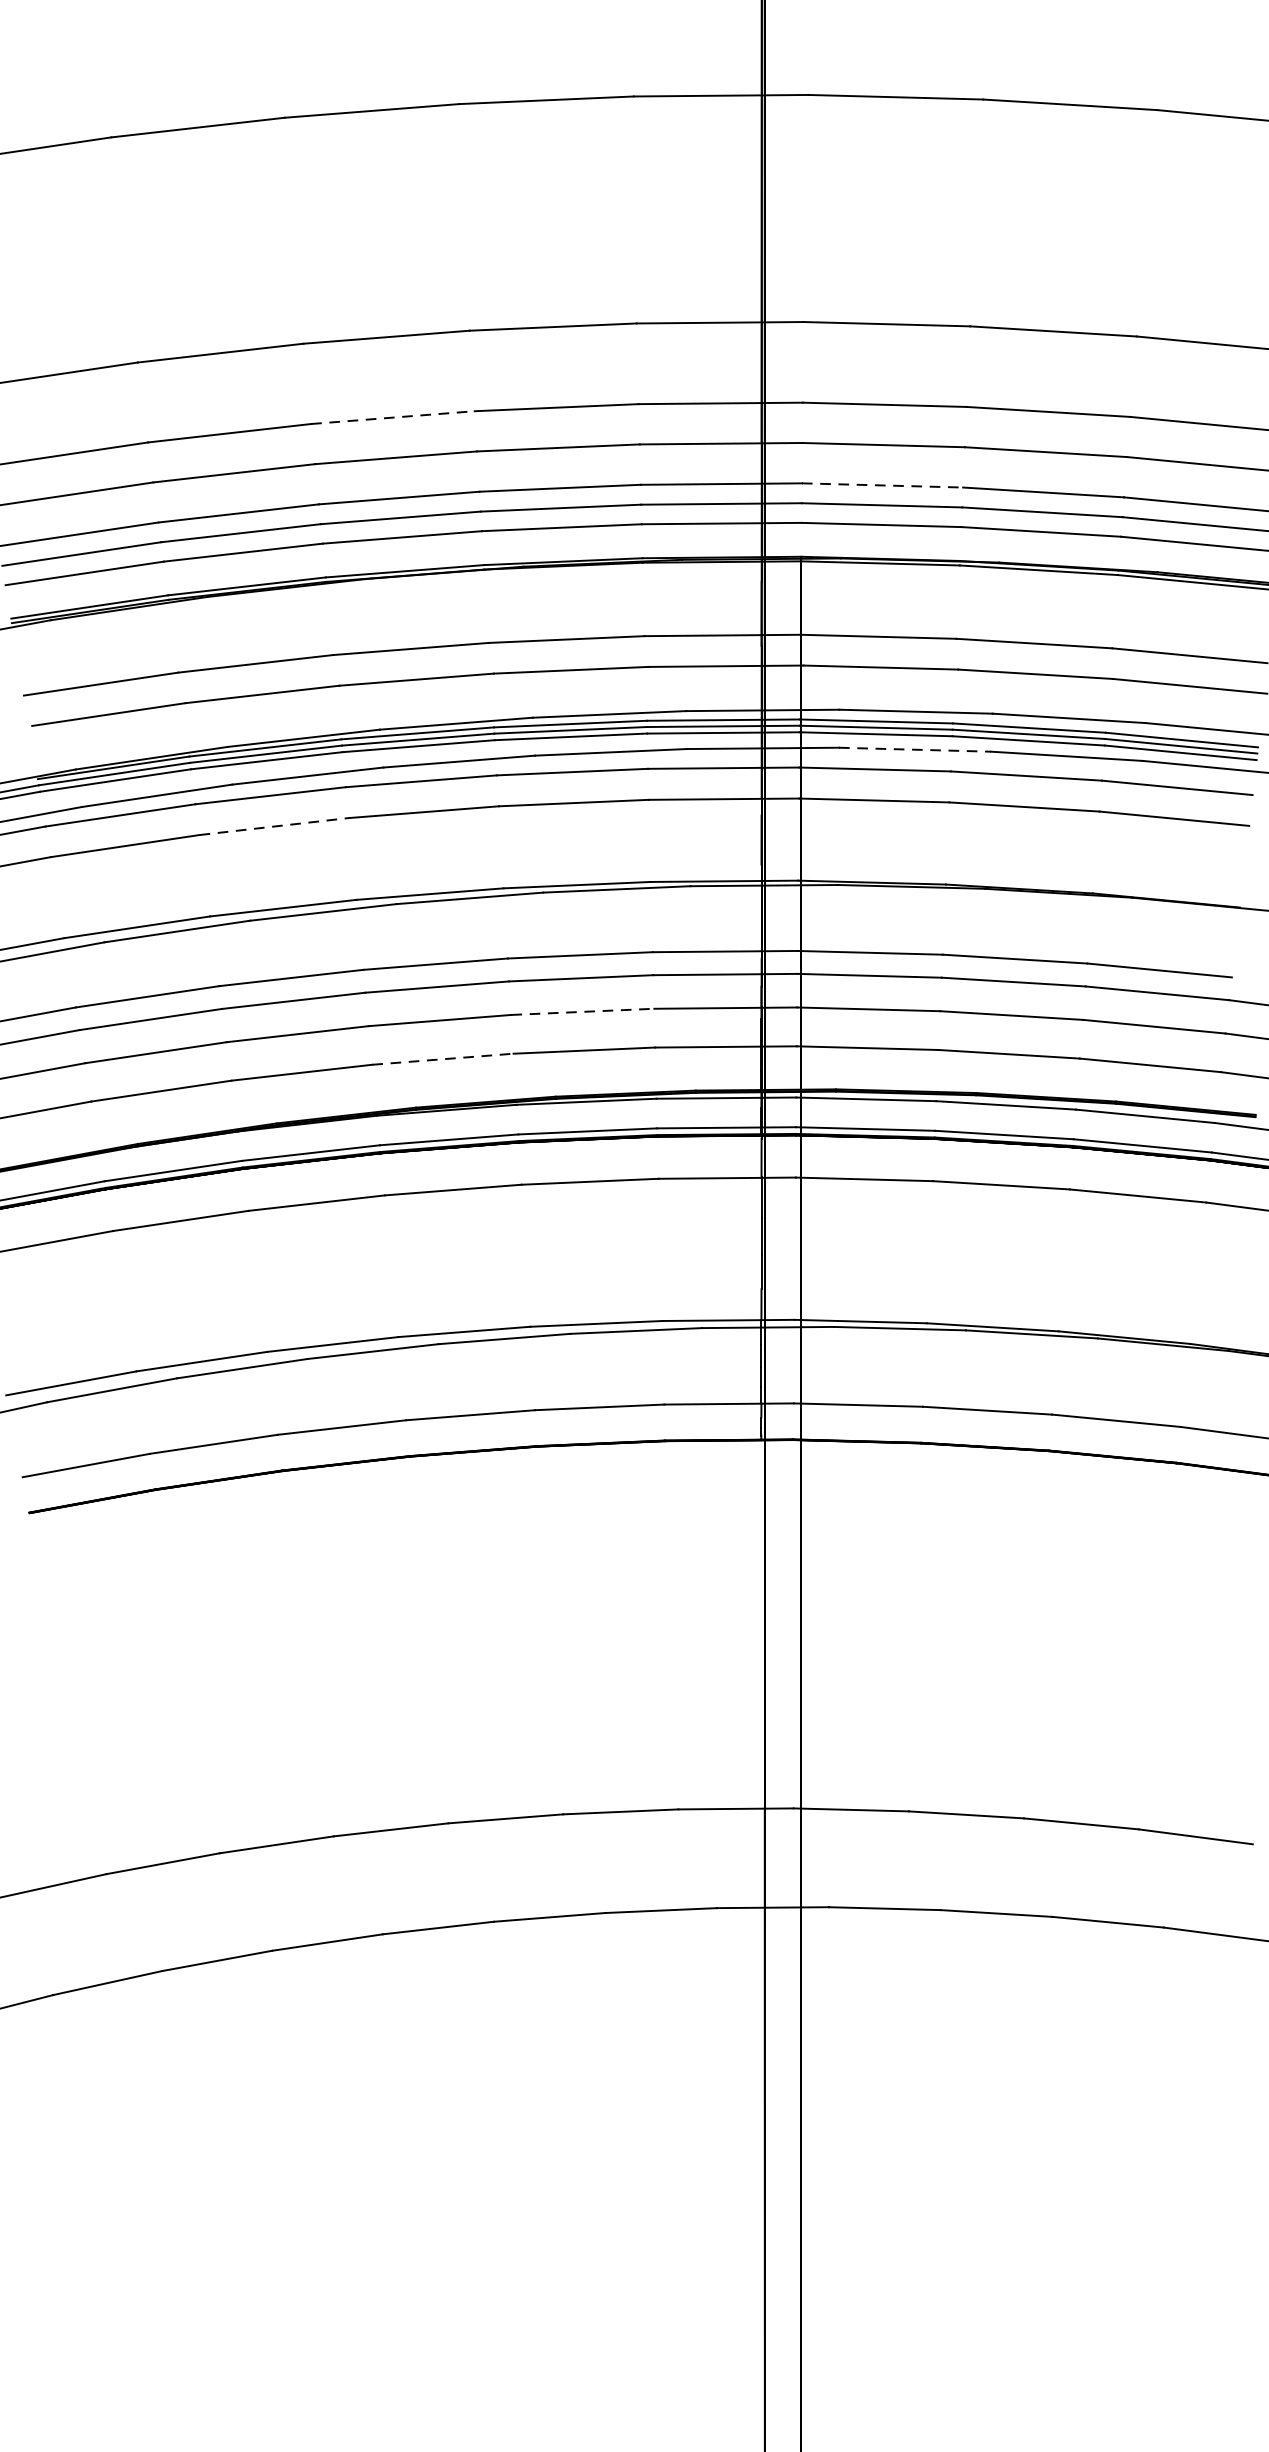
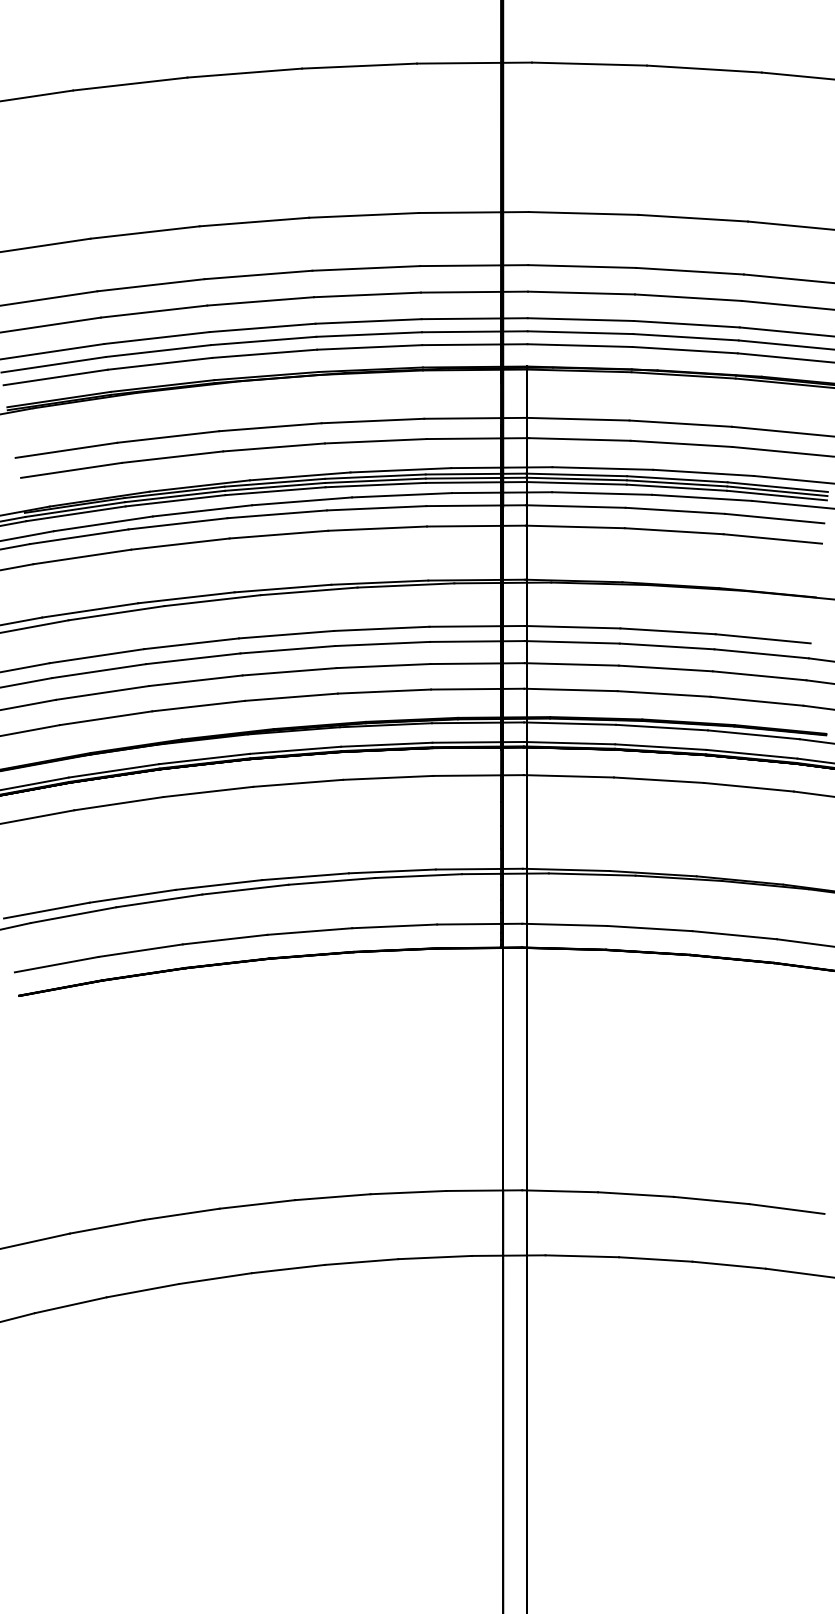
line: (392, 416) -> (258, 274), dashed -> solid
line: (883, 485) -> (581, 319), dashed -> solid
line: (915, 749) -> (602, 493), dashed -> solid
line: (274, 827) -> (180, 544), dashed -> solid
line: (584, 1012) -> (384, 666), dashed -> solid
line: (443, 1059) -> (291, 697), dashed -> solid

